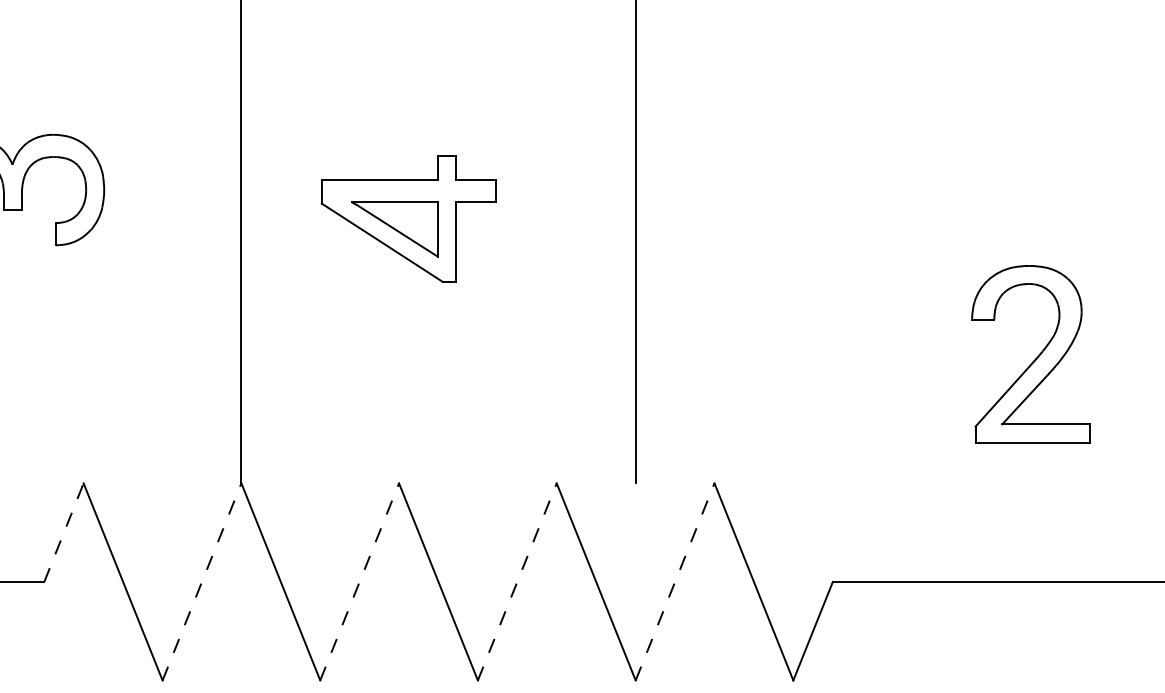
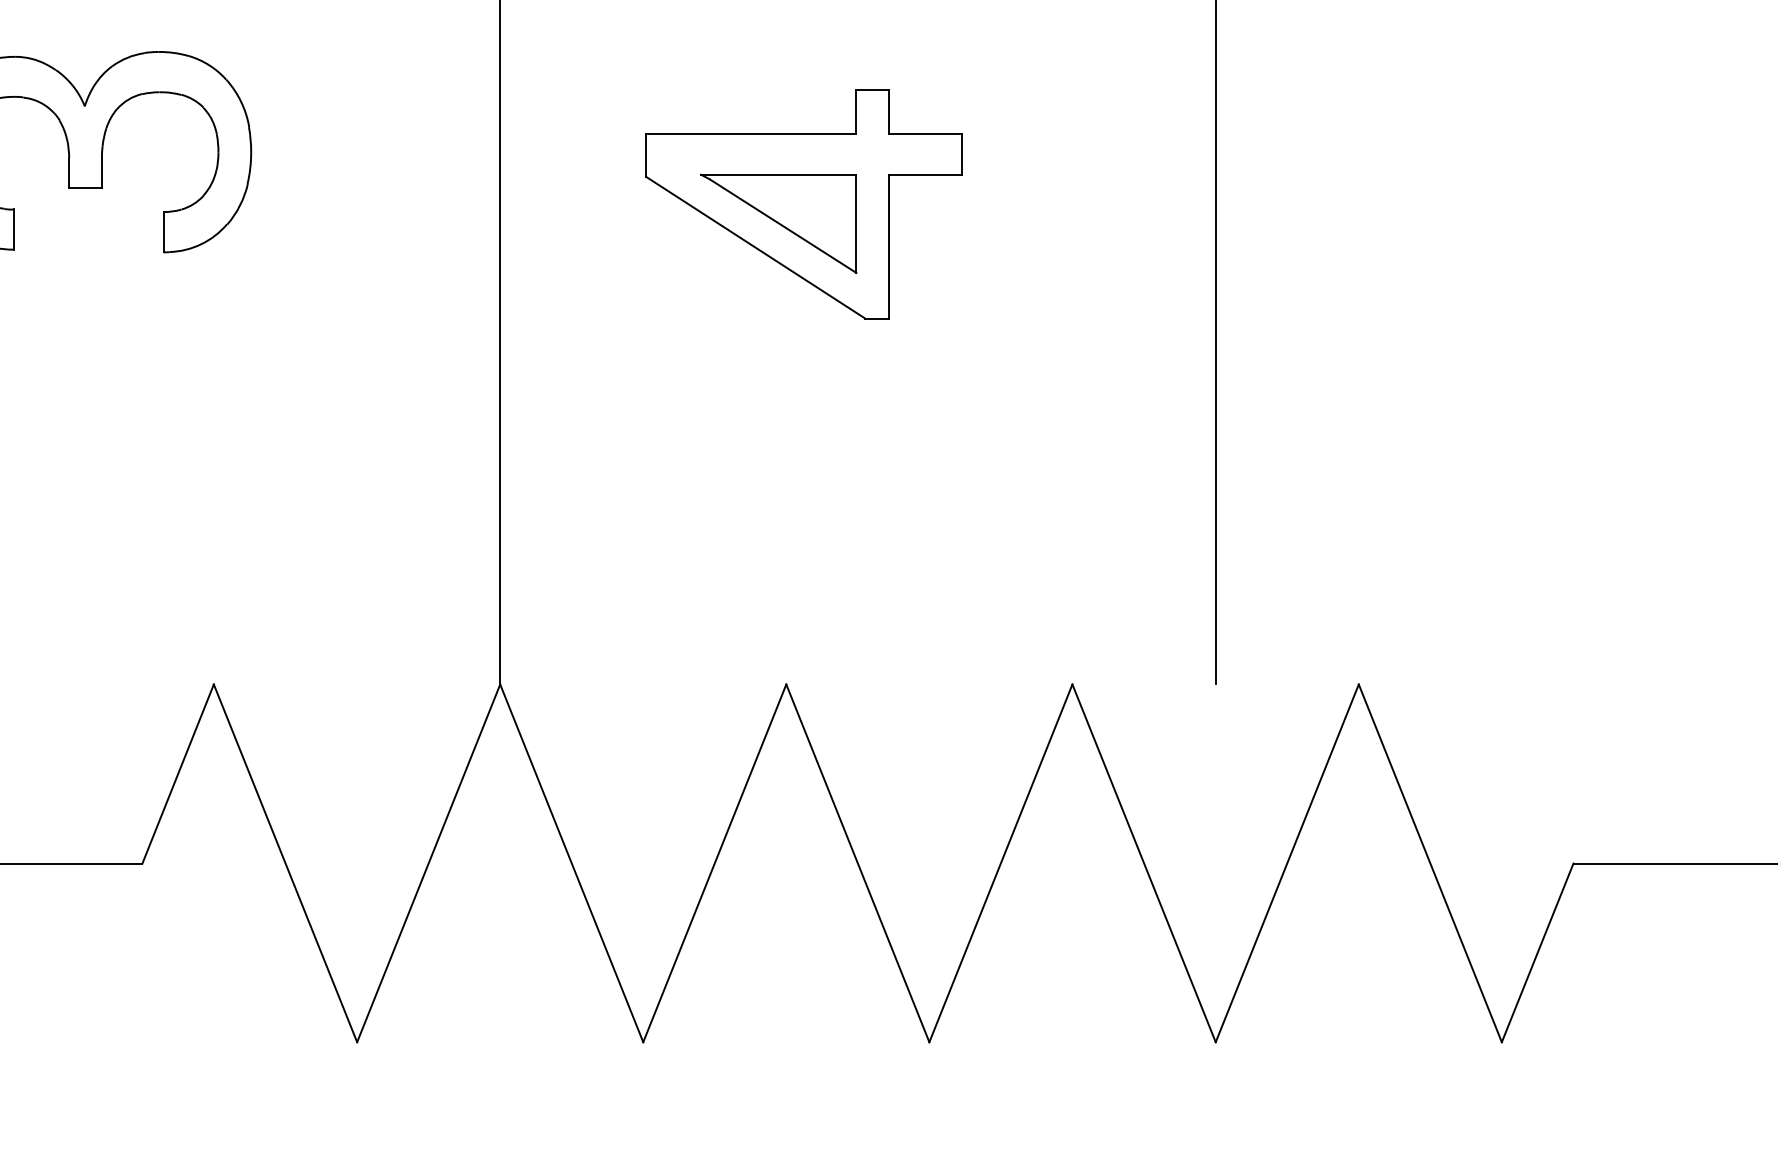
line: (64, 532) -> (179, 773), dashed -> solid
line: (202, 581) -> (429, 862), dashed -> solid
line: (359, 581) -> (714, 862), dashed -> solid
line: (517, 581) -> (1001, 862), dashed -> solid
line: (675, 581) -> (1287, 862), dashed -> solid

